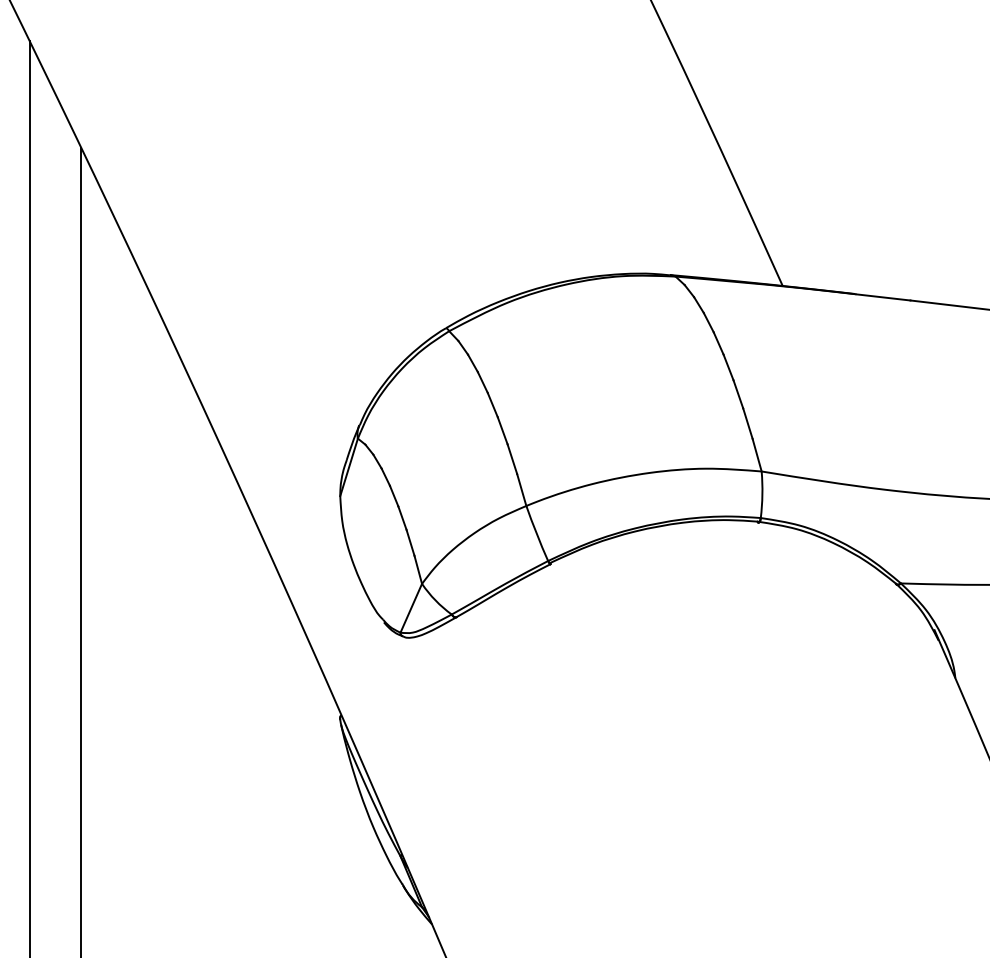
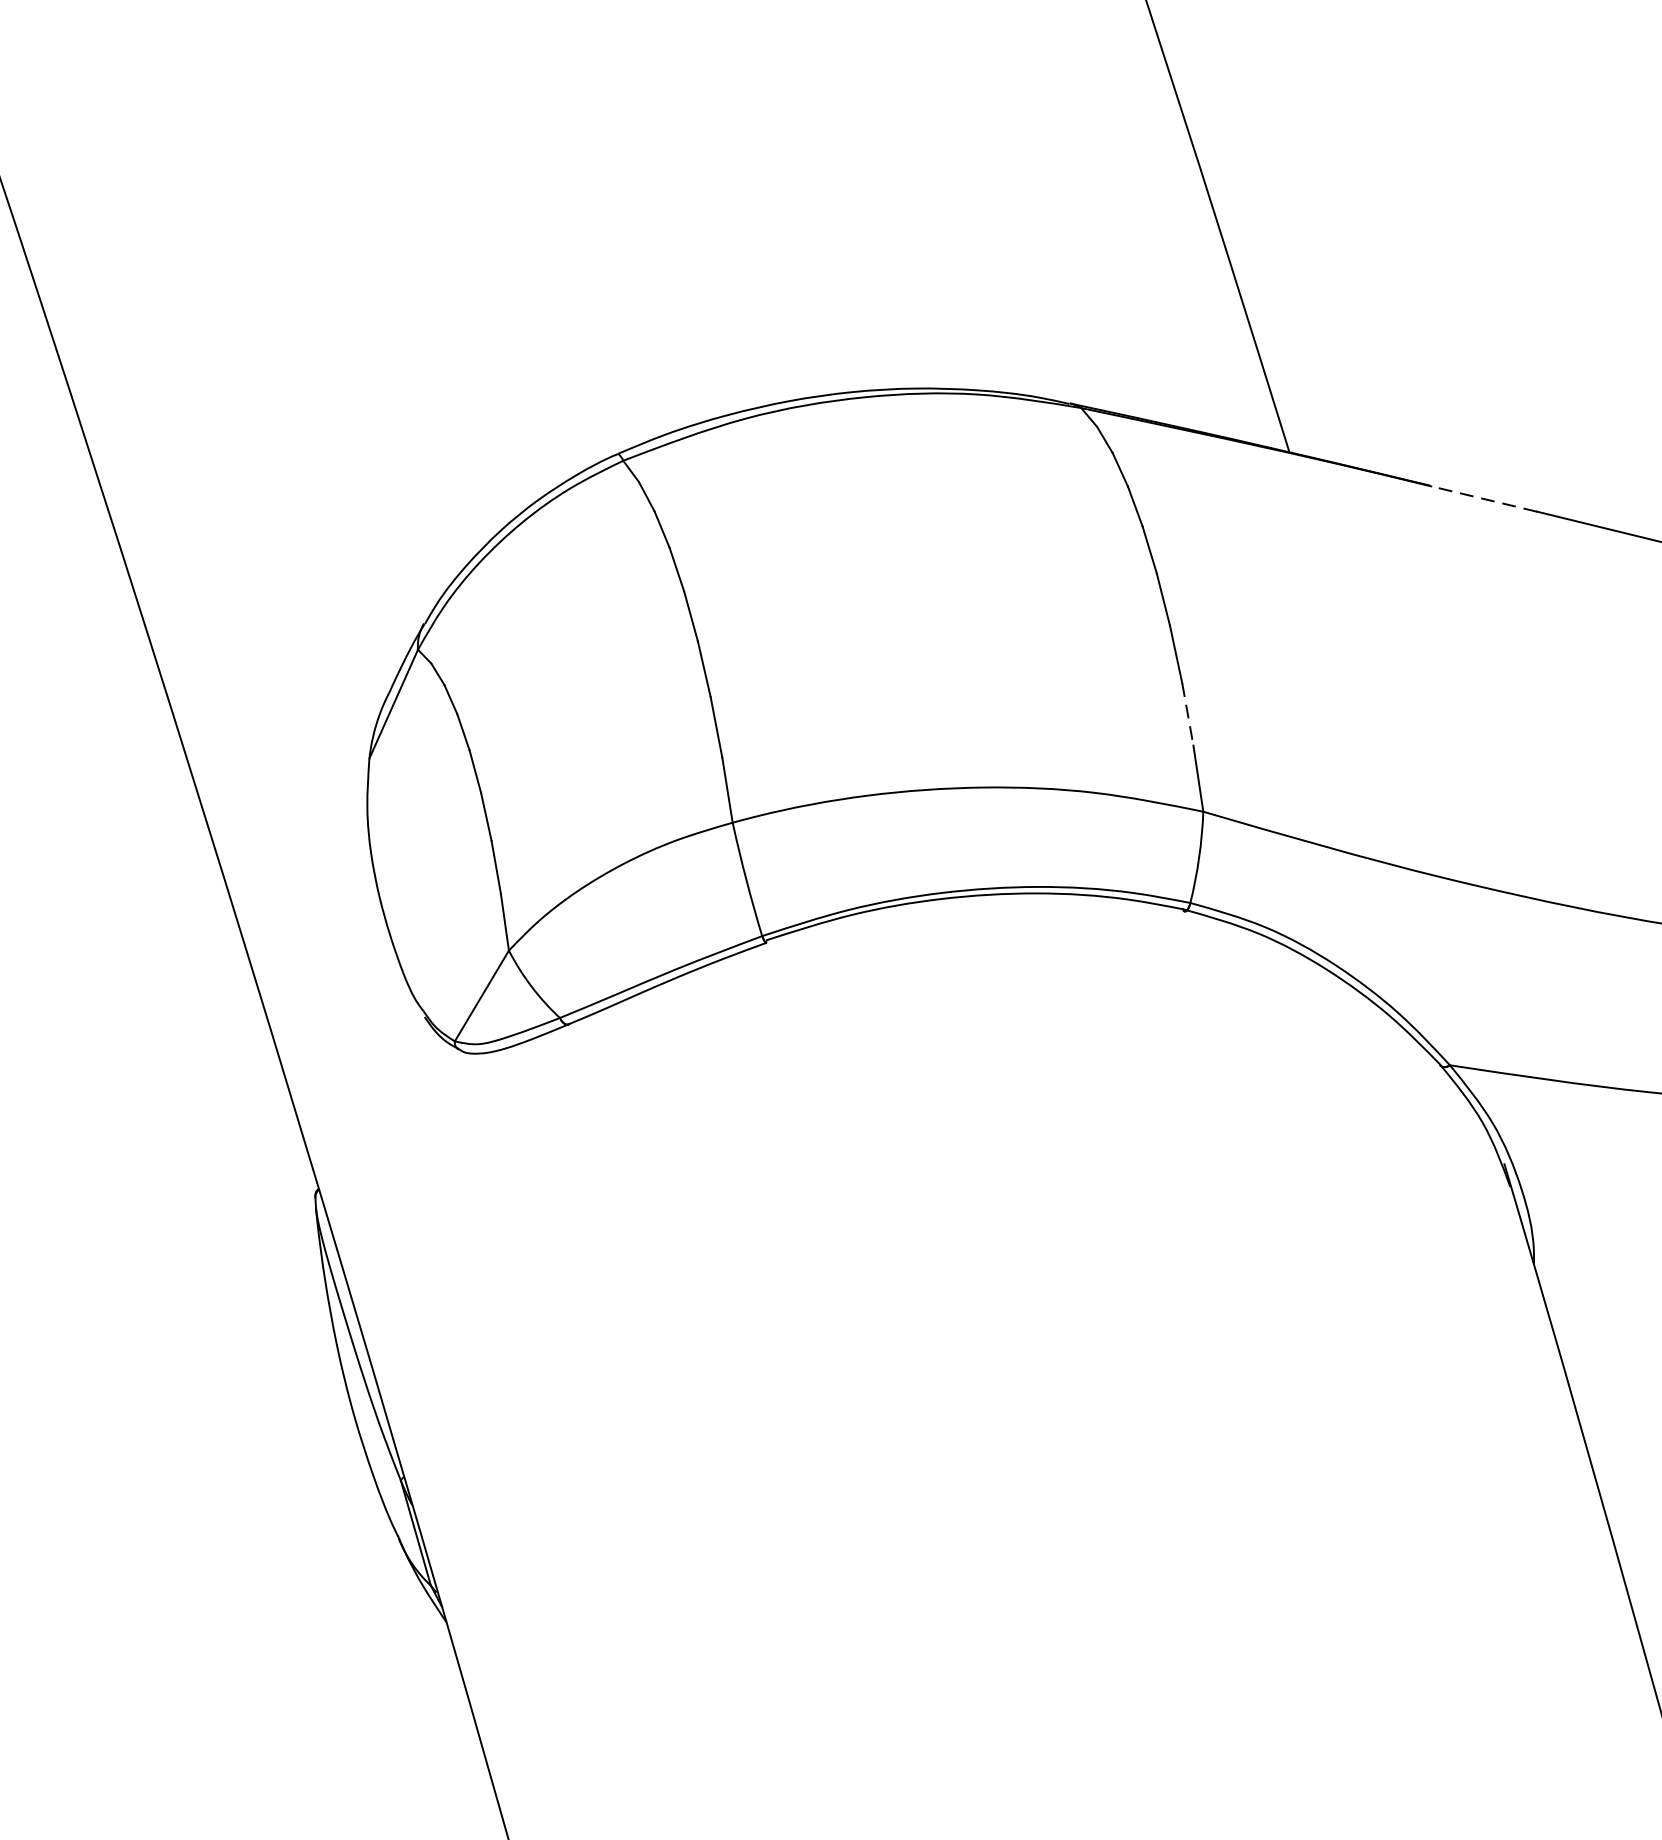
line: (882, 297) -> (1482, 499), solid -> dashed
line: (747, 423) -> (1187, 714), solid -> dashed

